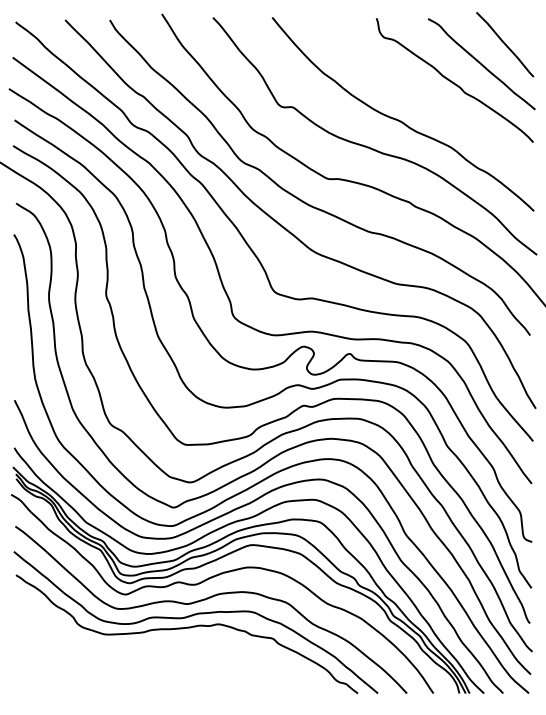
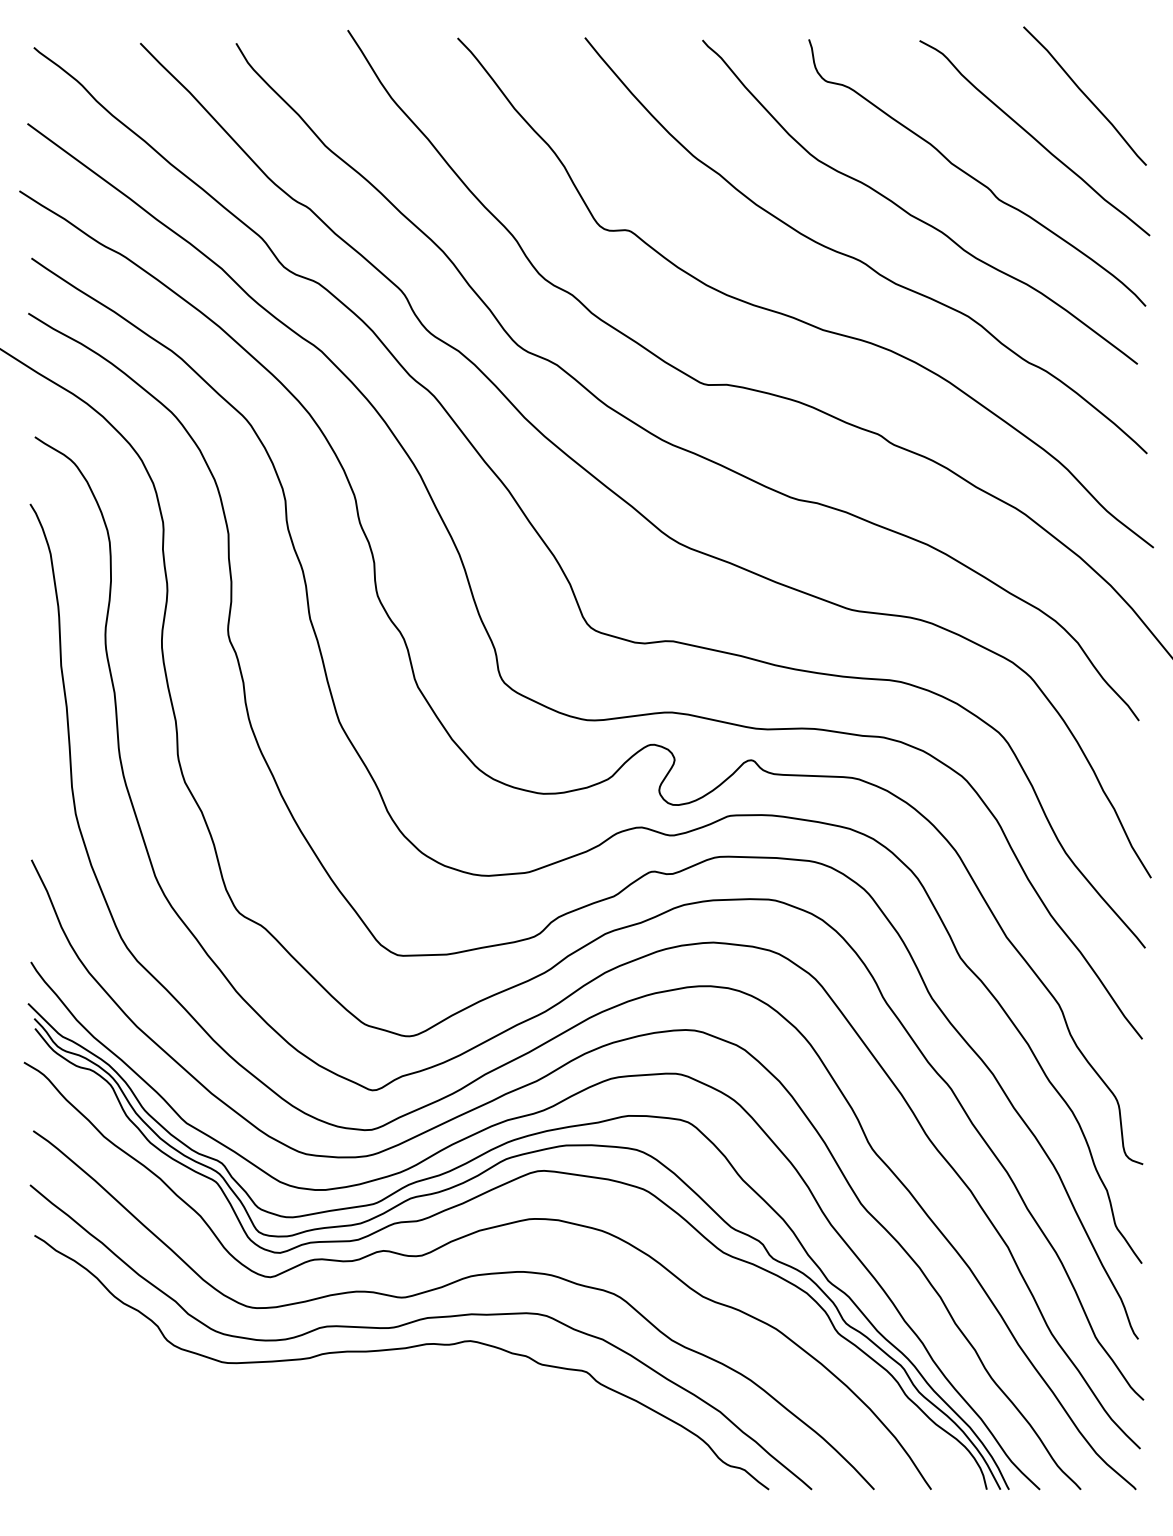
curve: (425, 99) -> (914, 213), added

